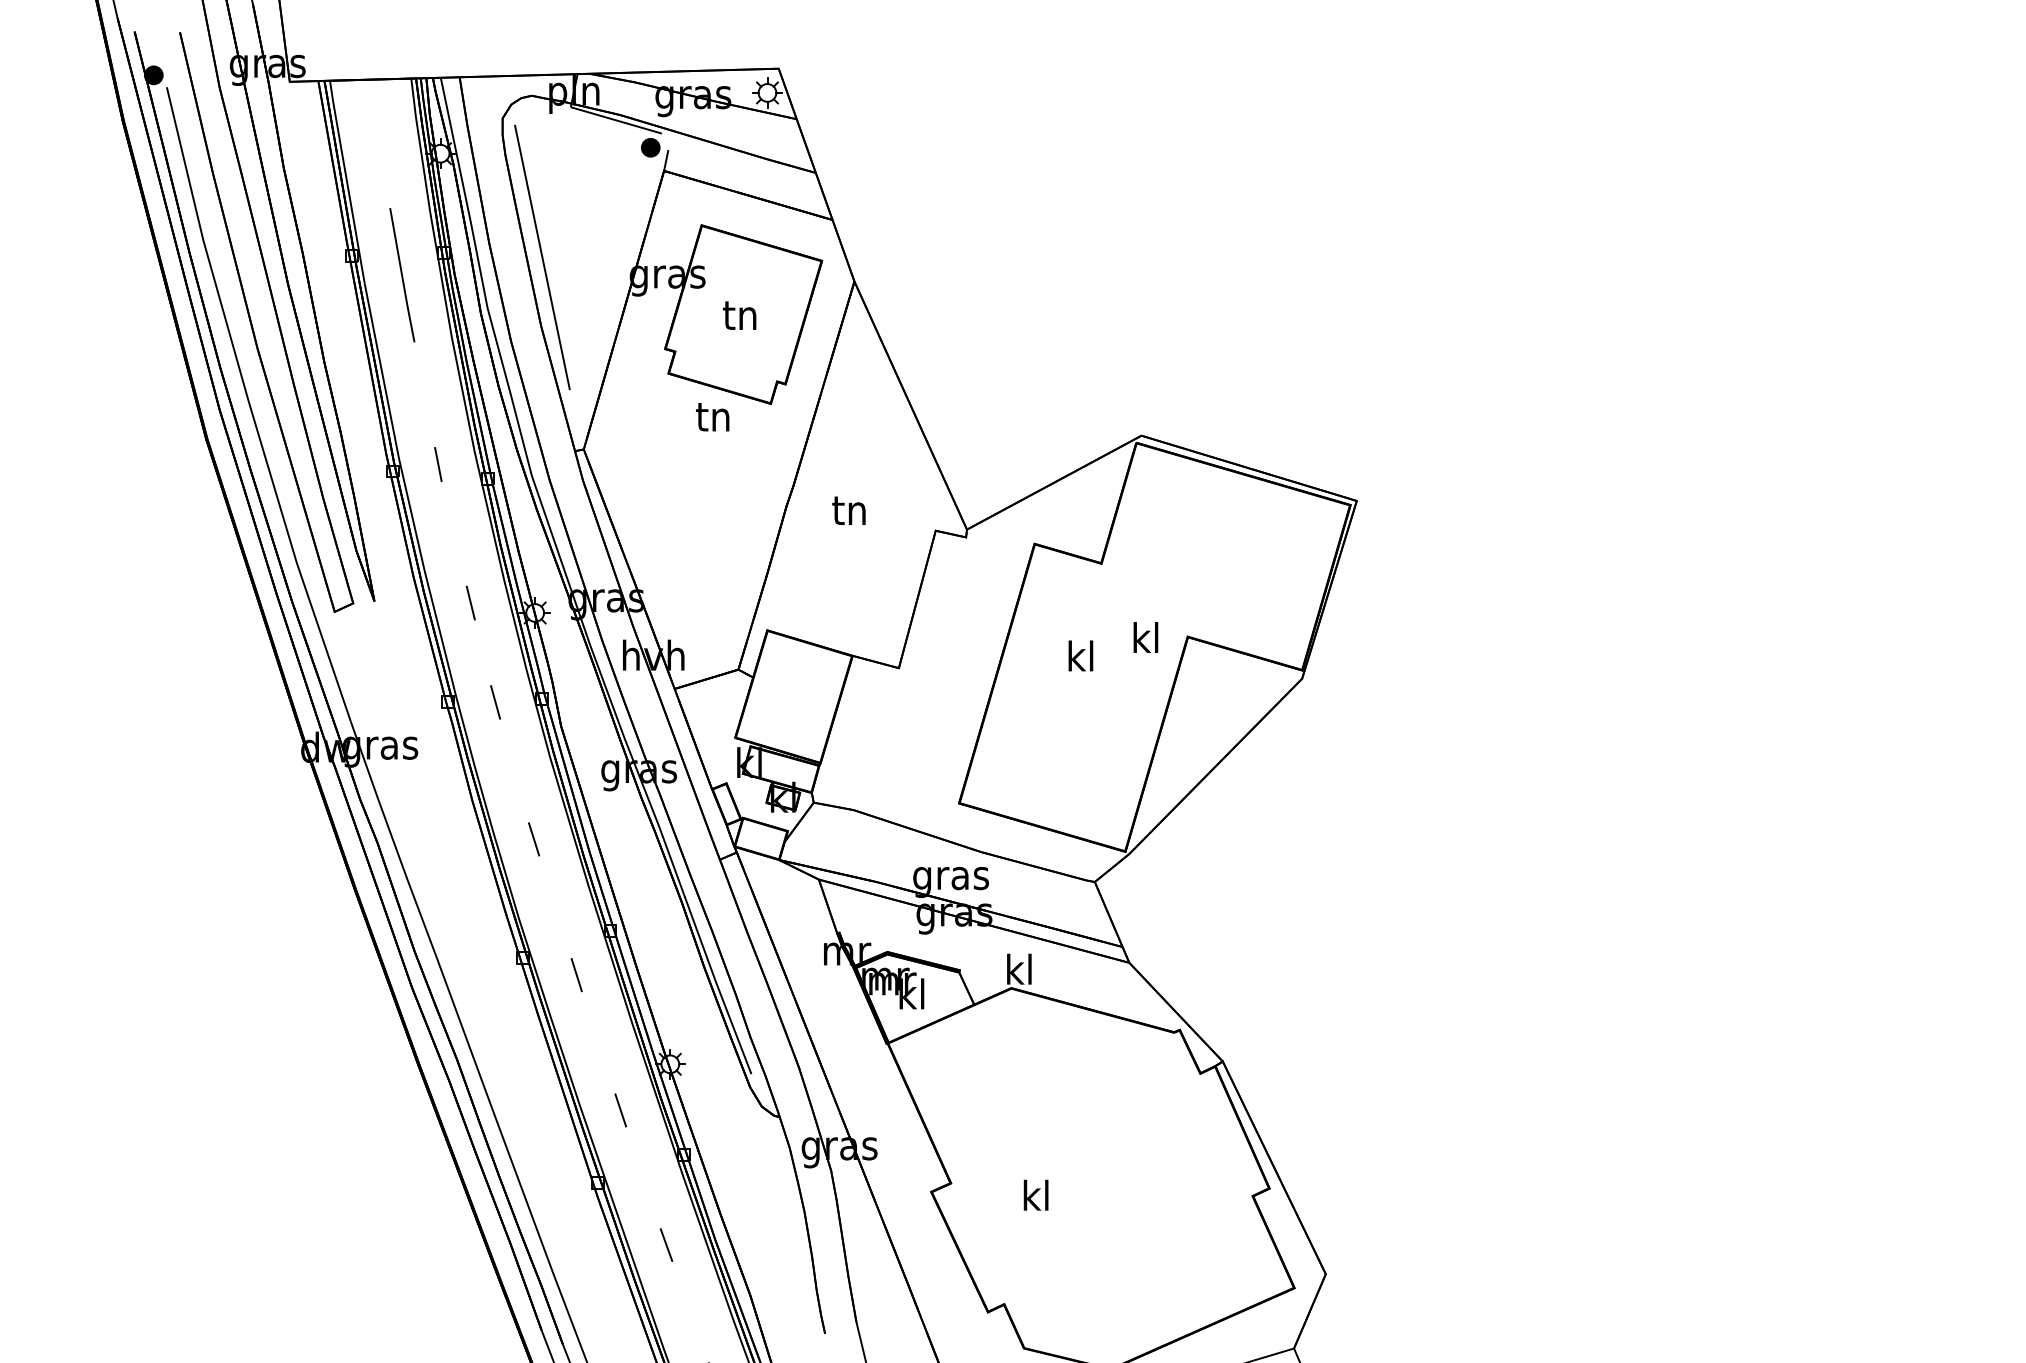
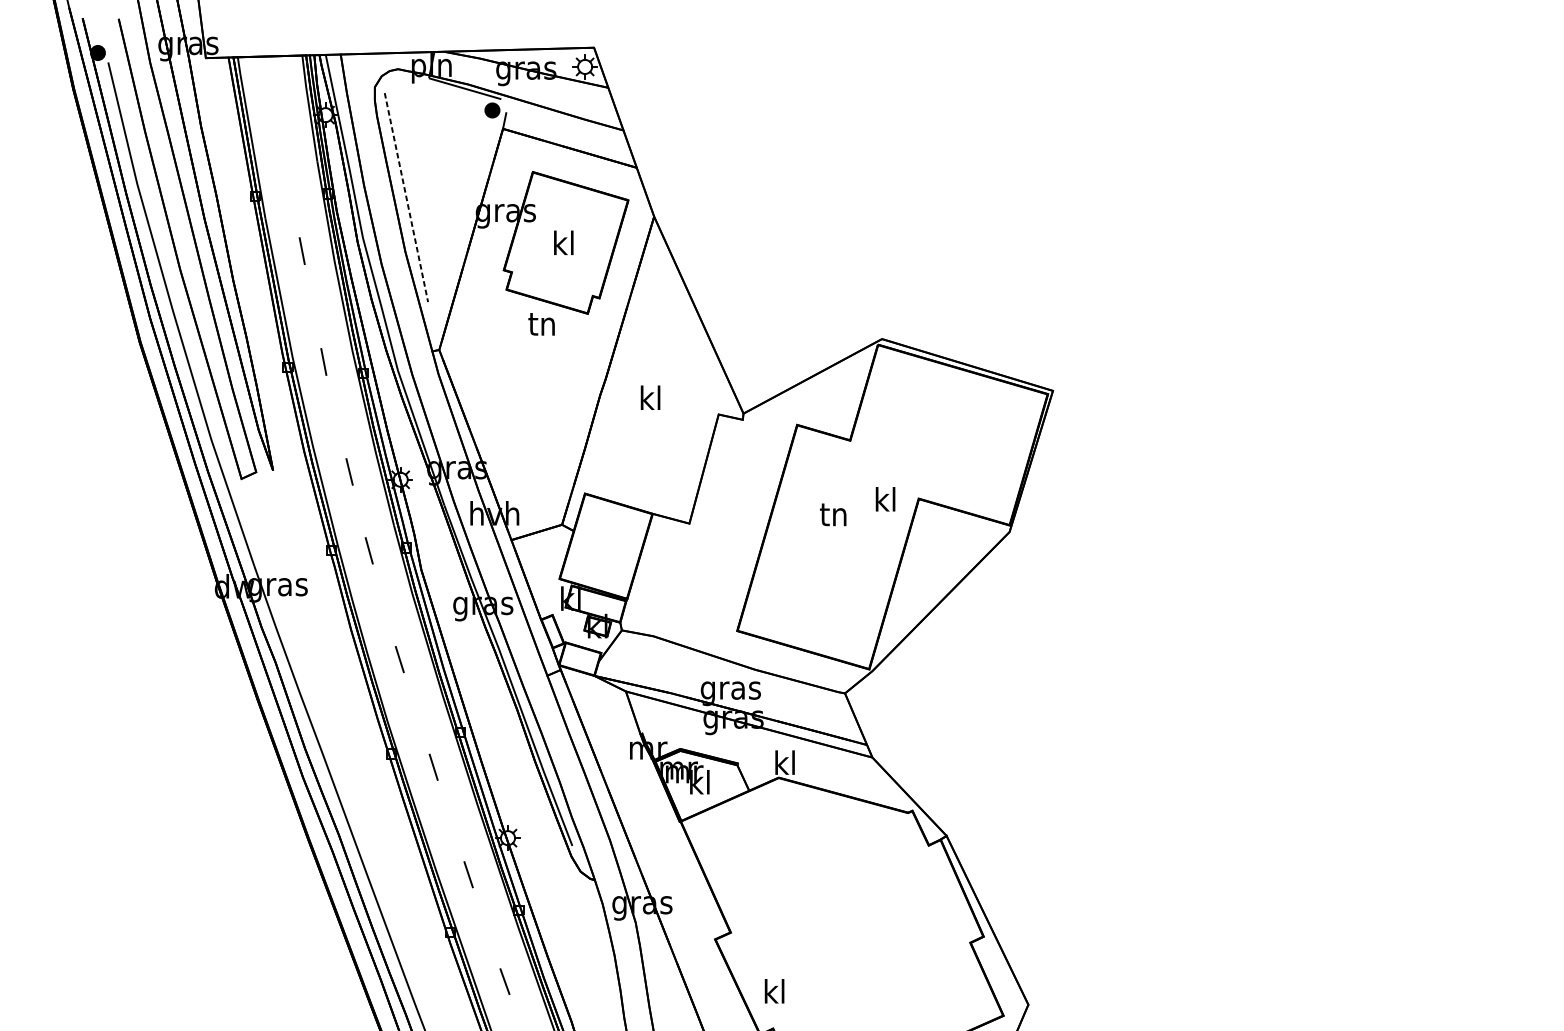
line: (542, 257) -> (406, 197), solid -> dashed
line: (398, 258) -> (292, 198), removed
text: (739, 314) -> (562, 242), tn -> kl
text: (848, 509) -> (649, 397), tn -> kl
text: (1079, 655) -> (832, 513), kl -> tn
text: (1035, 1194) -> (774, 990), moved

